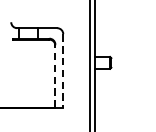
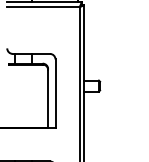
line: (63, 71) -> (55, 94), dashed -> solid
line: (55, 76) -> (48, 98), dashed -> solid

